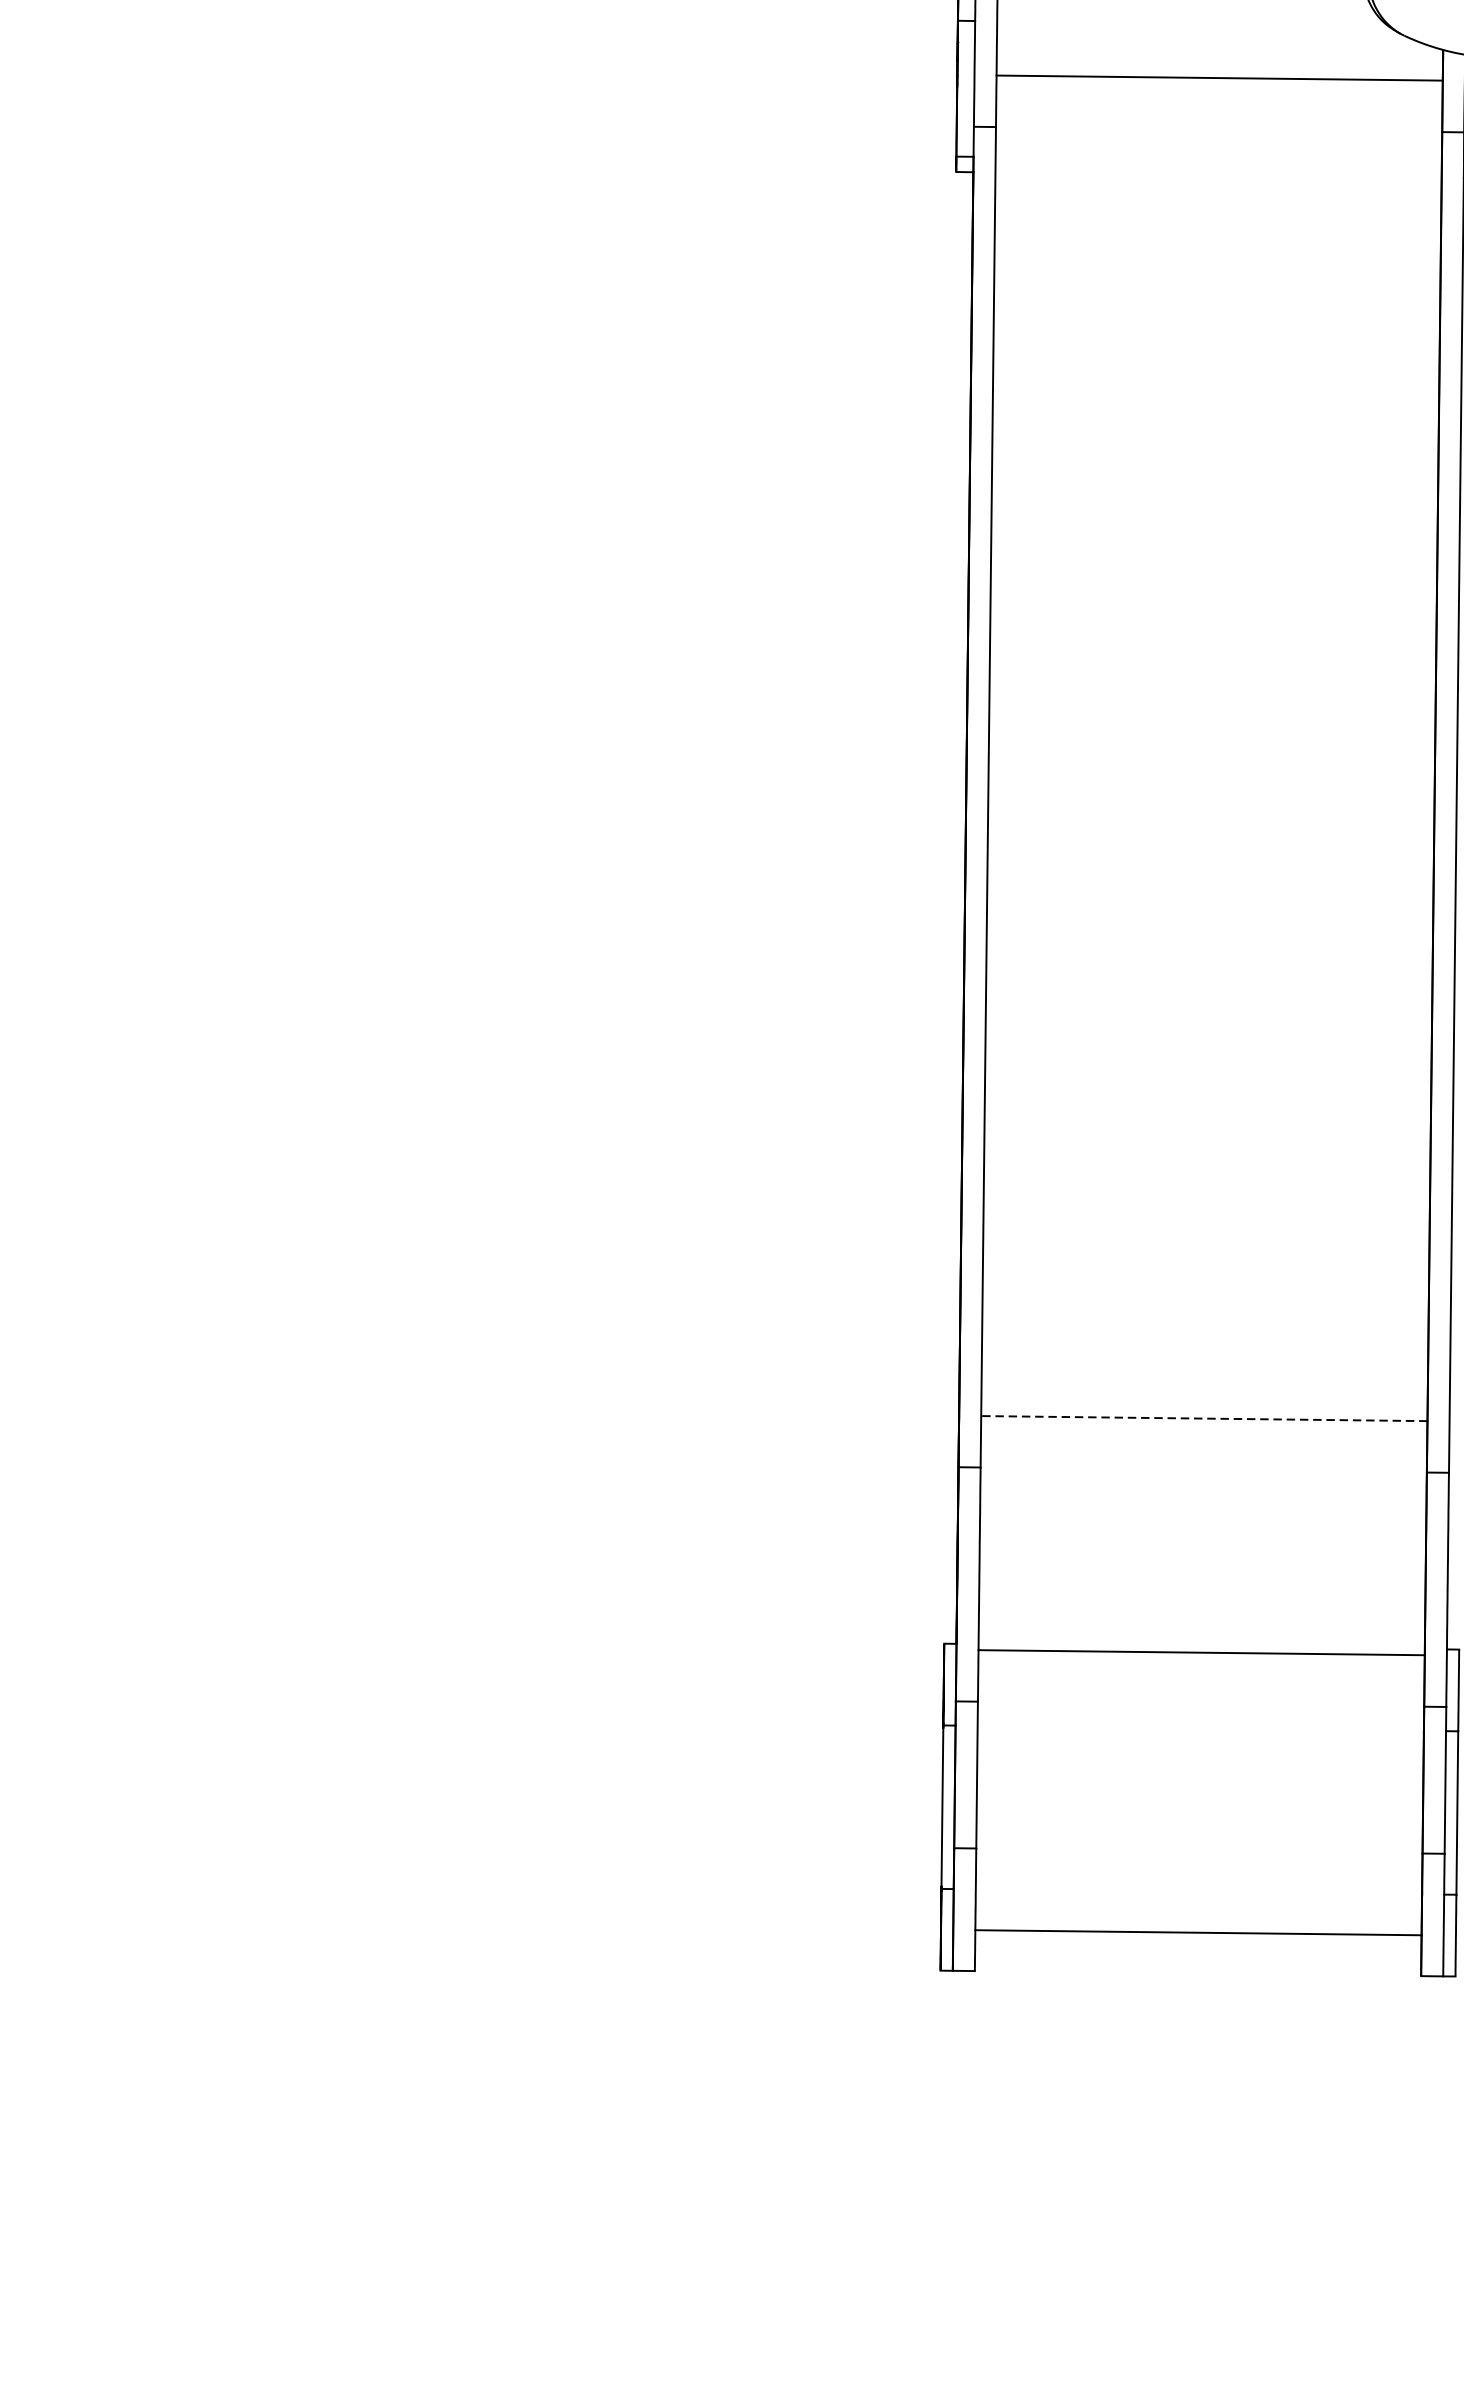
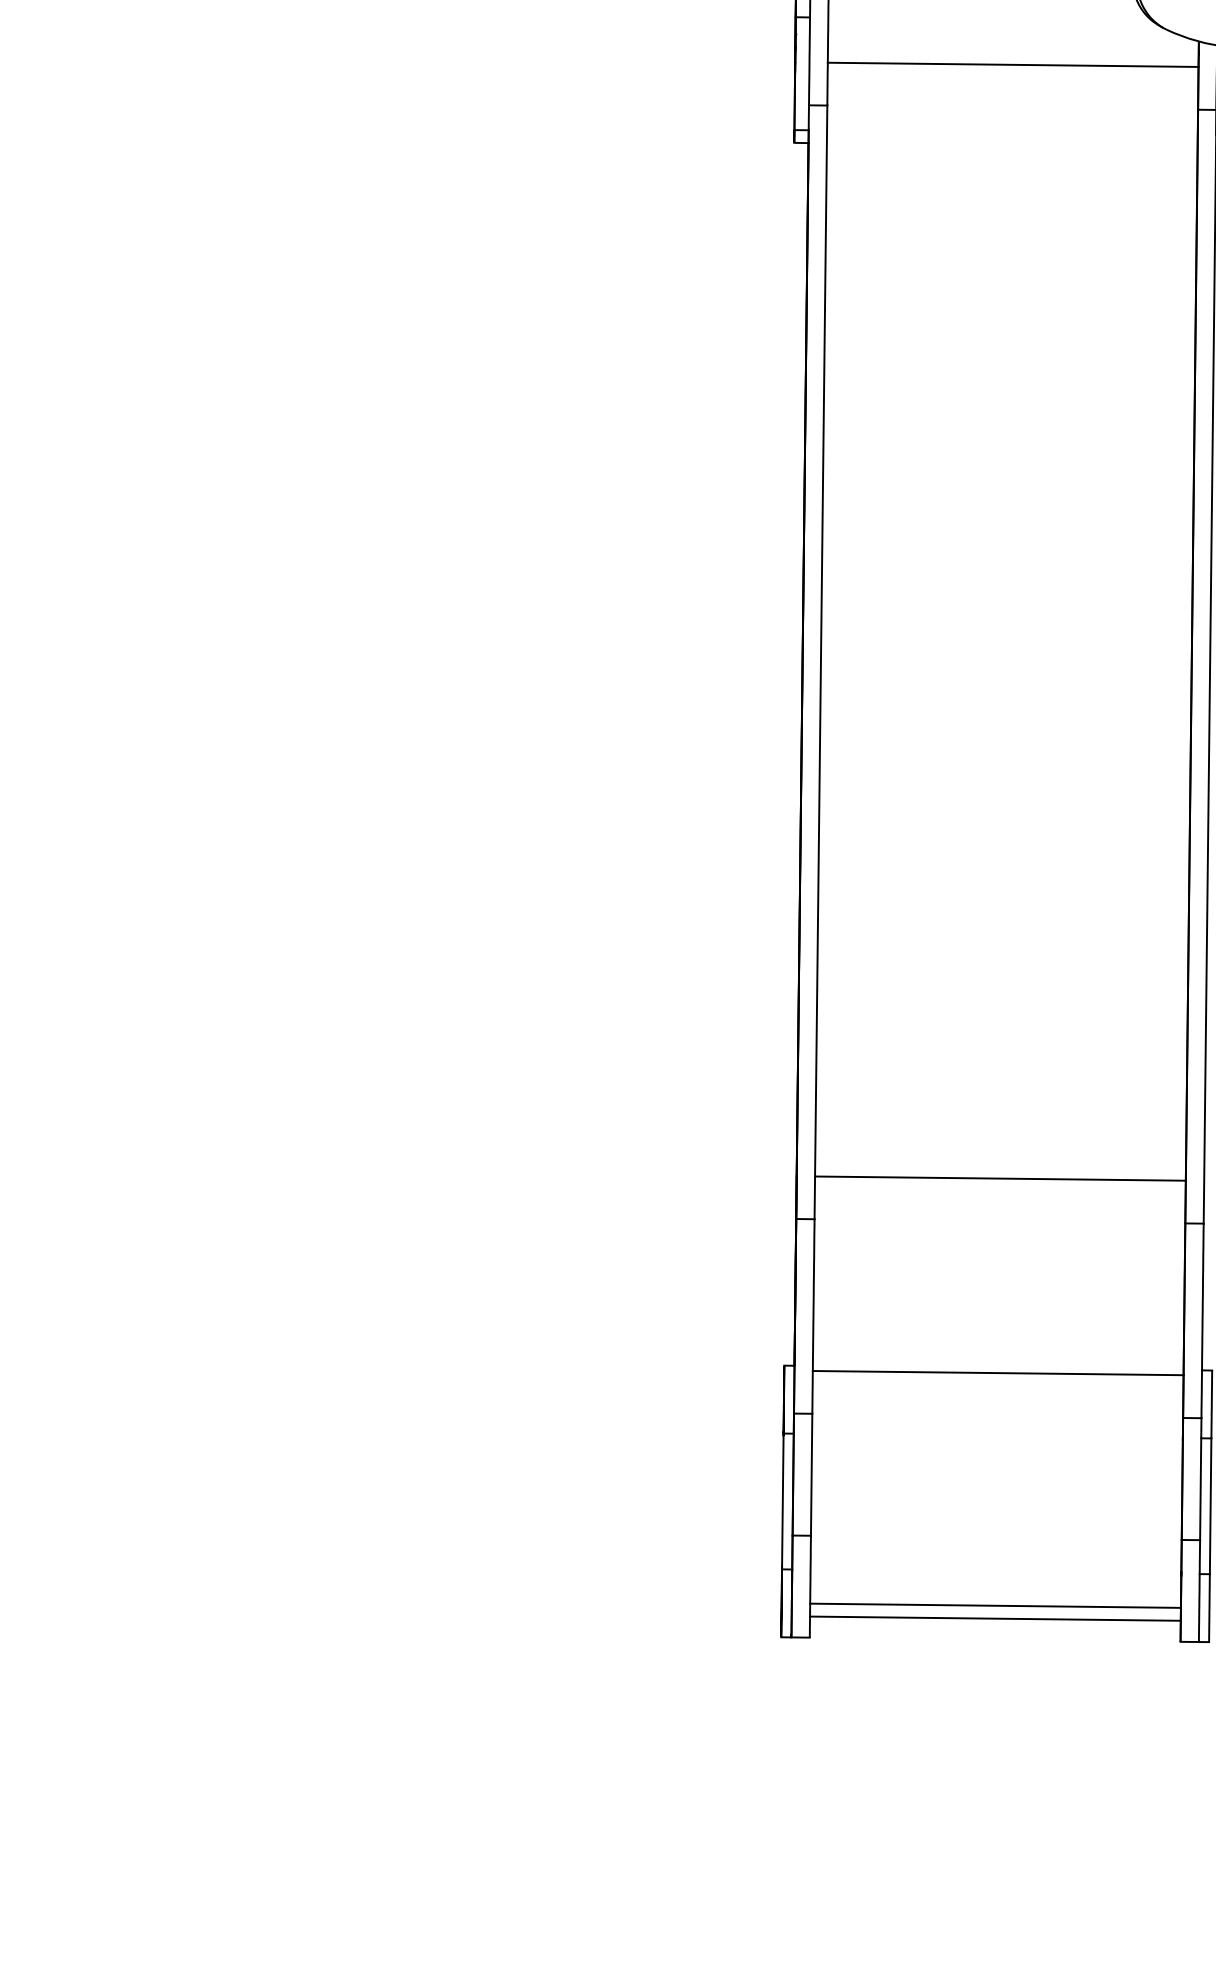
line: (1203, 1418) -> (999, 1178), dashed -> solid
line: (1198, 1948) -> (995, 1618), added

